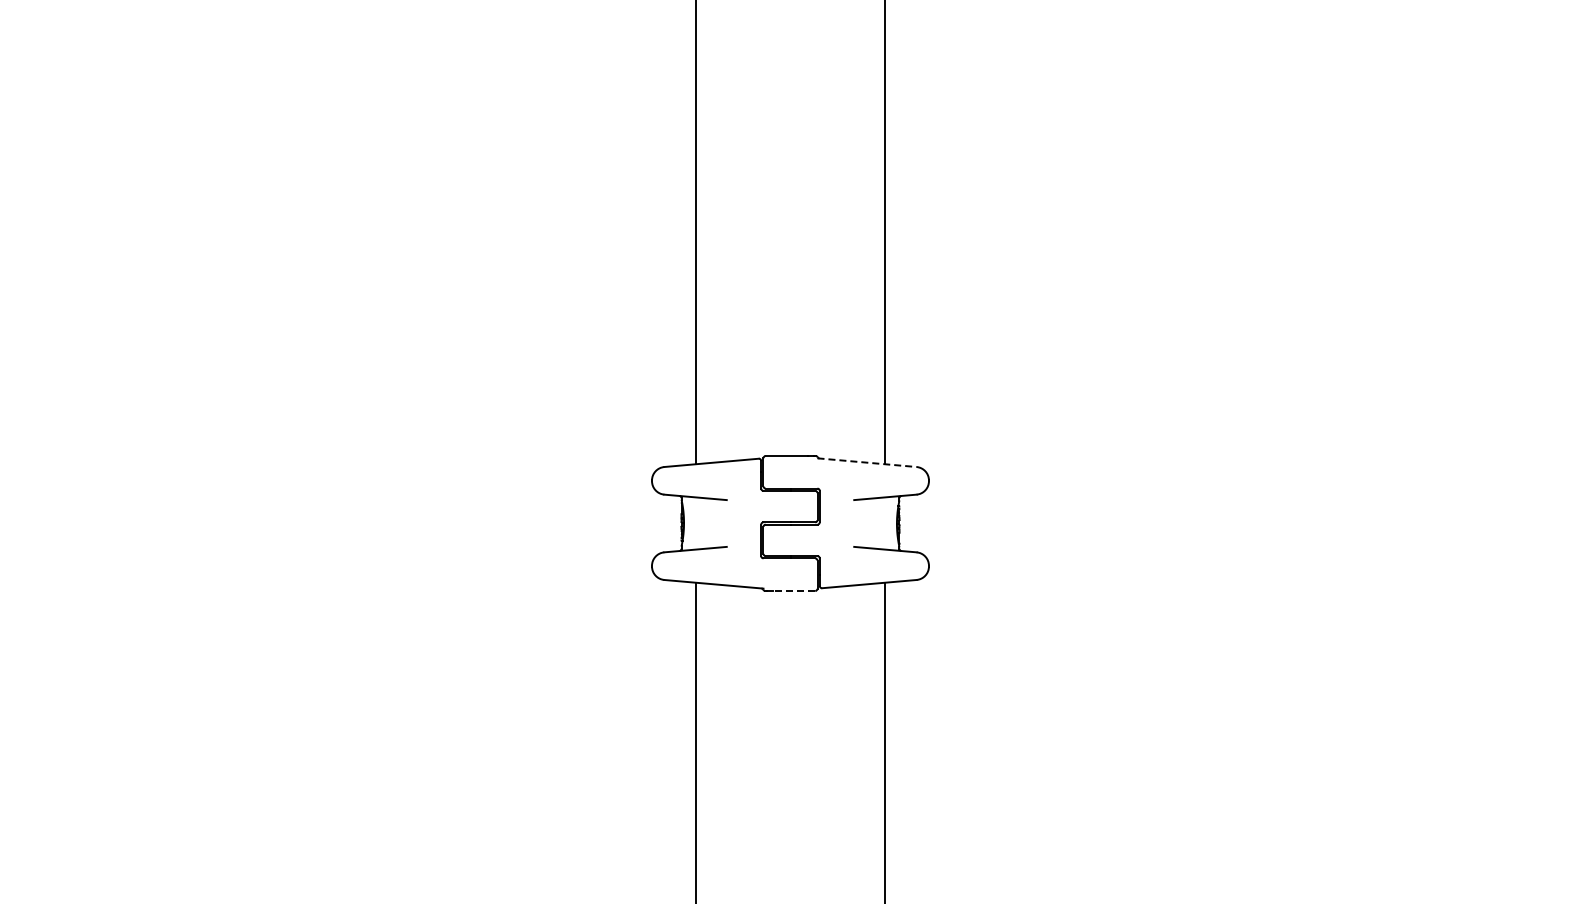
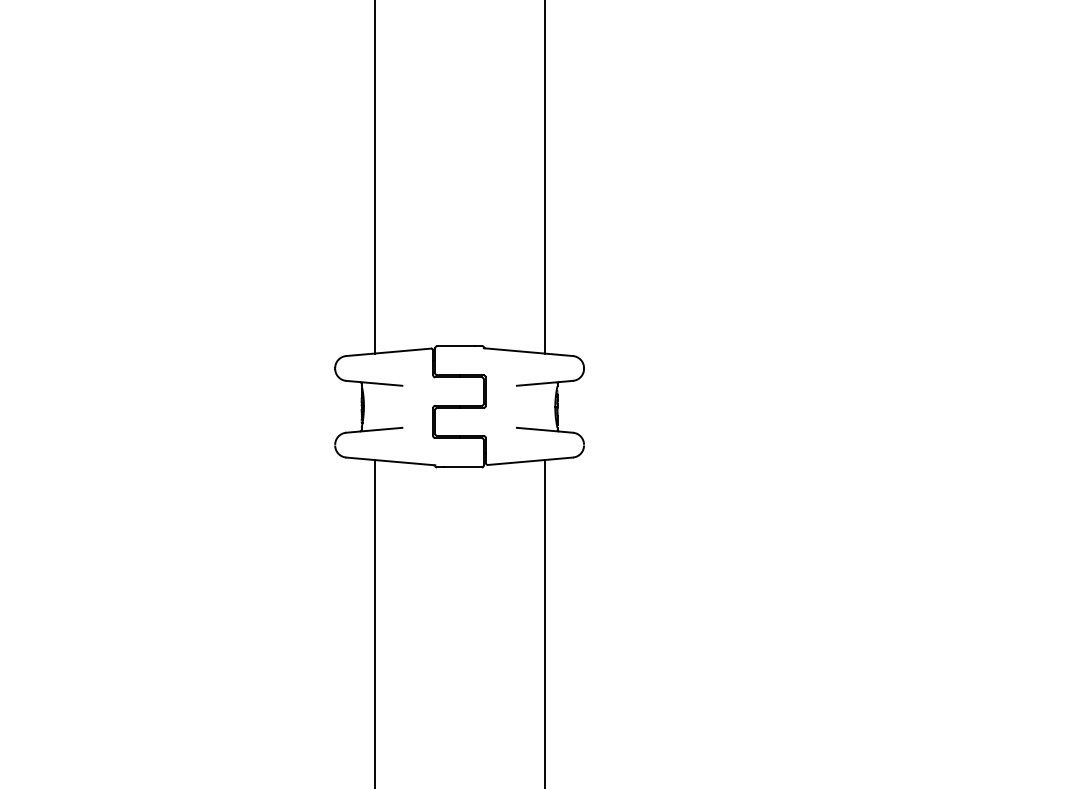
line: (867, 462) -> (528, 351), dashed -> solid
line: (793, 591) -> (462, 467), dashed -> solid

